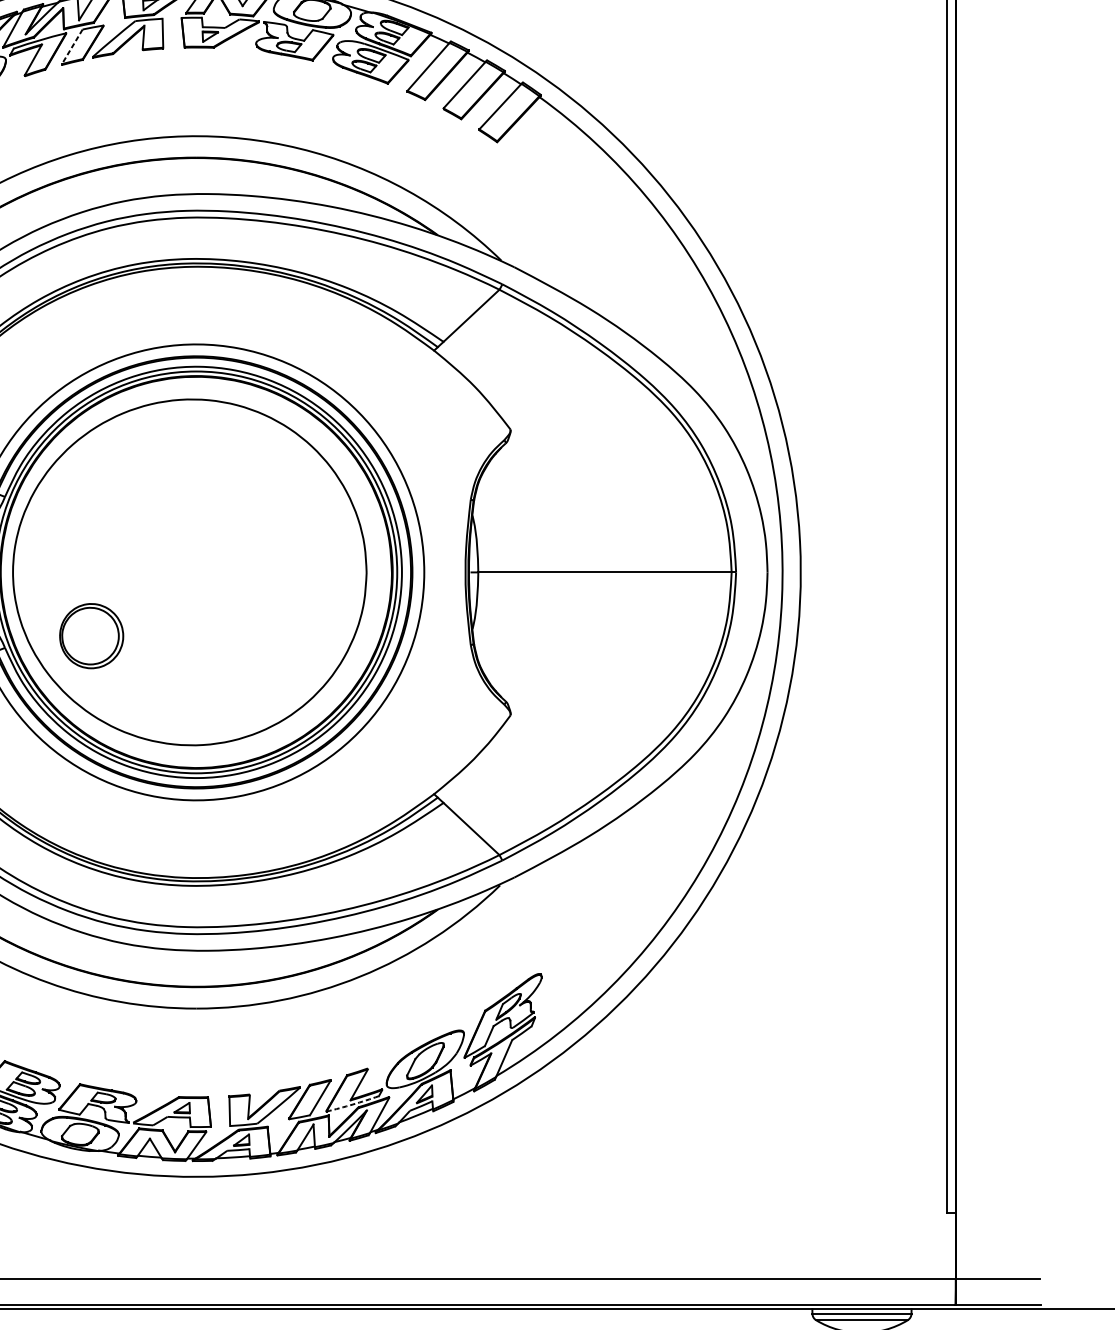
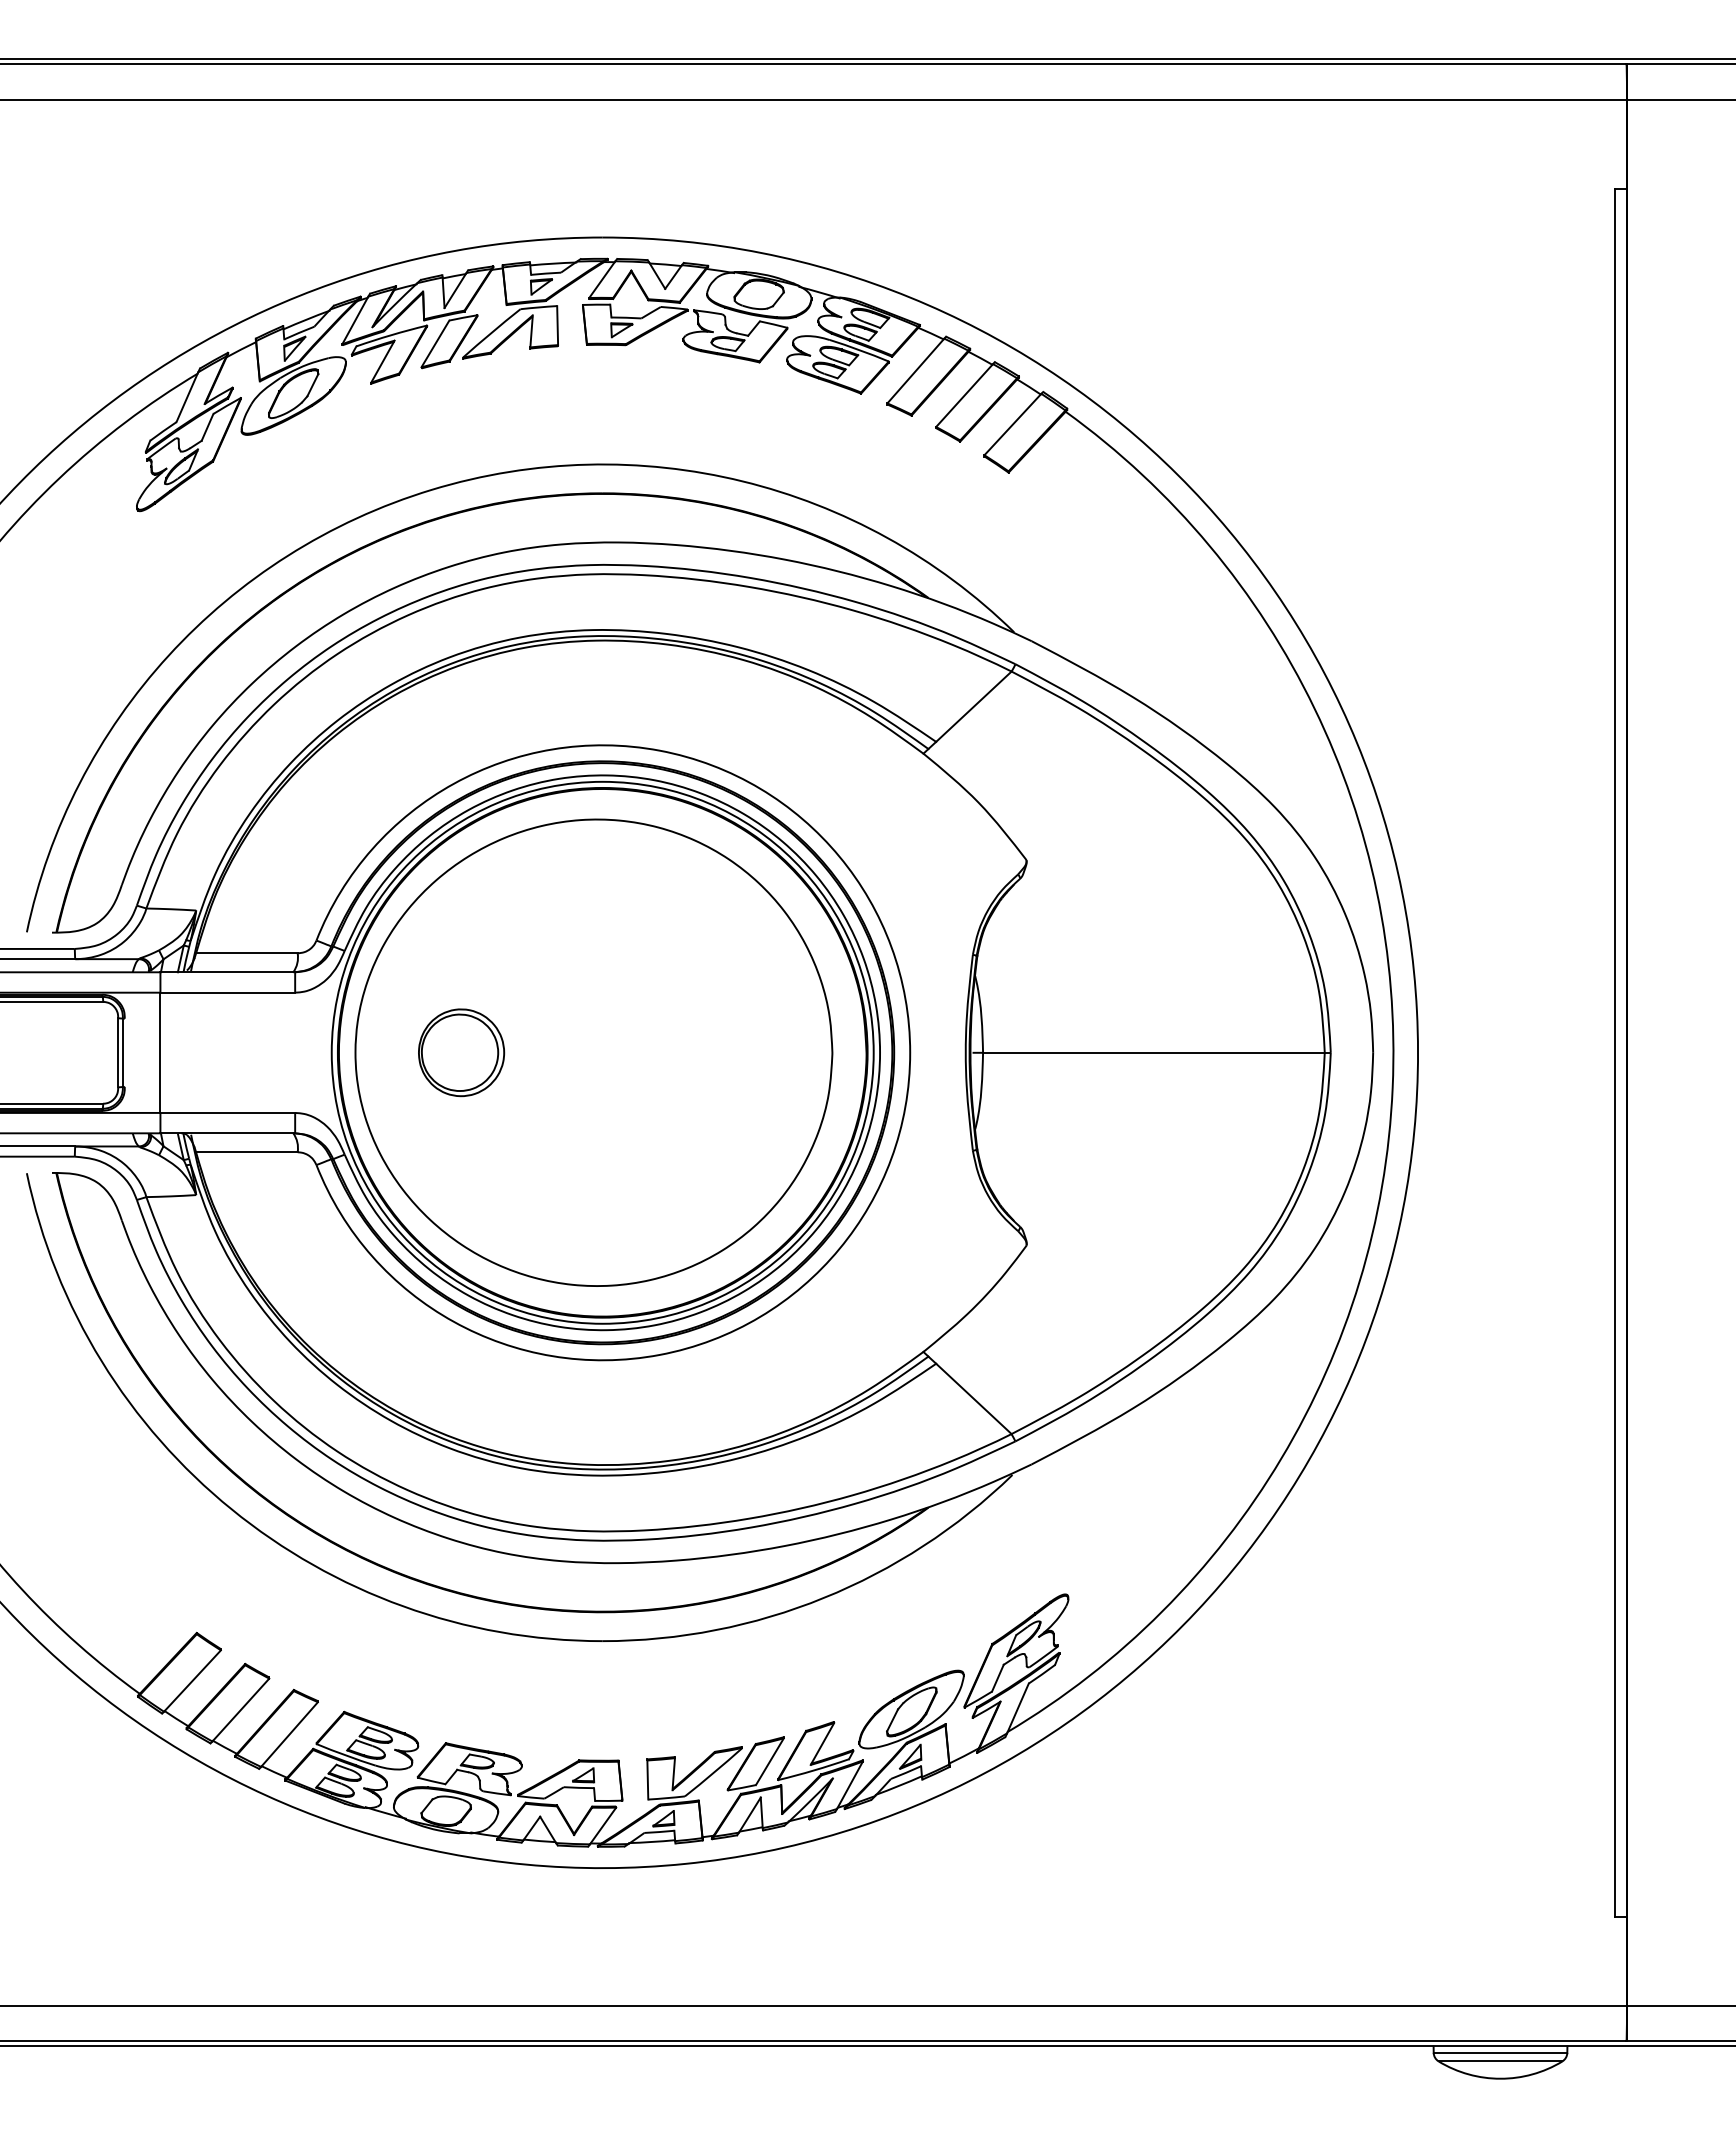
line: (72, 47) -> (435, 344), dashed -> solid
part: (91, 635) -> (461, 1052), moved
arc: (352, 1104) -> (813, 1770), dashed -> solid

